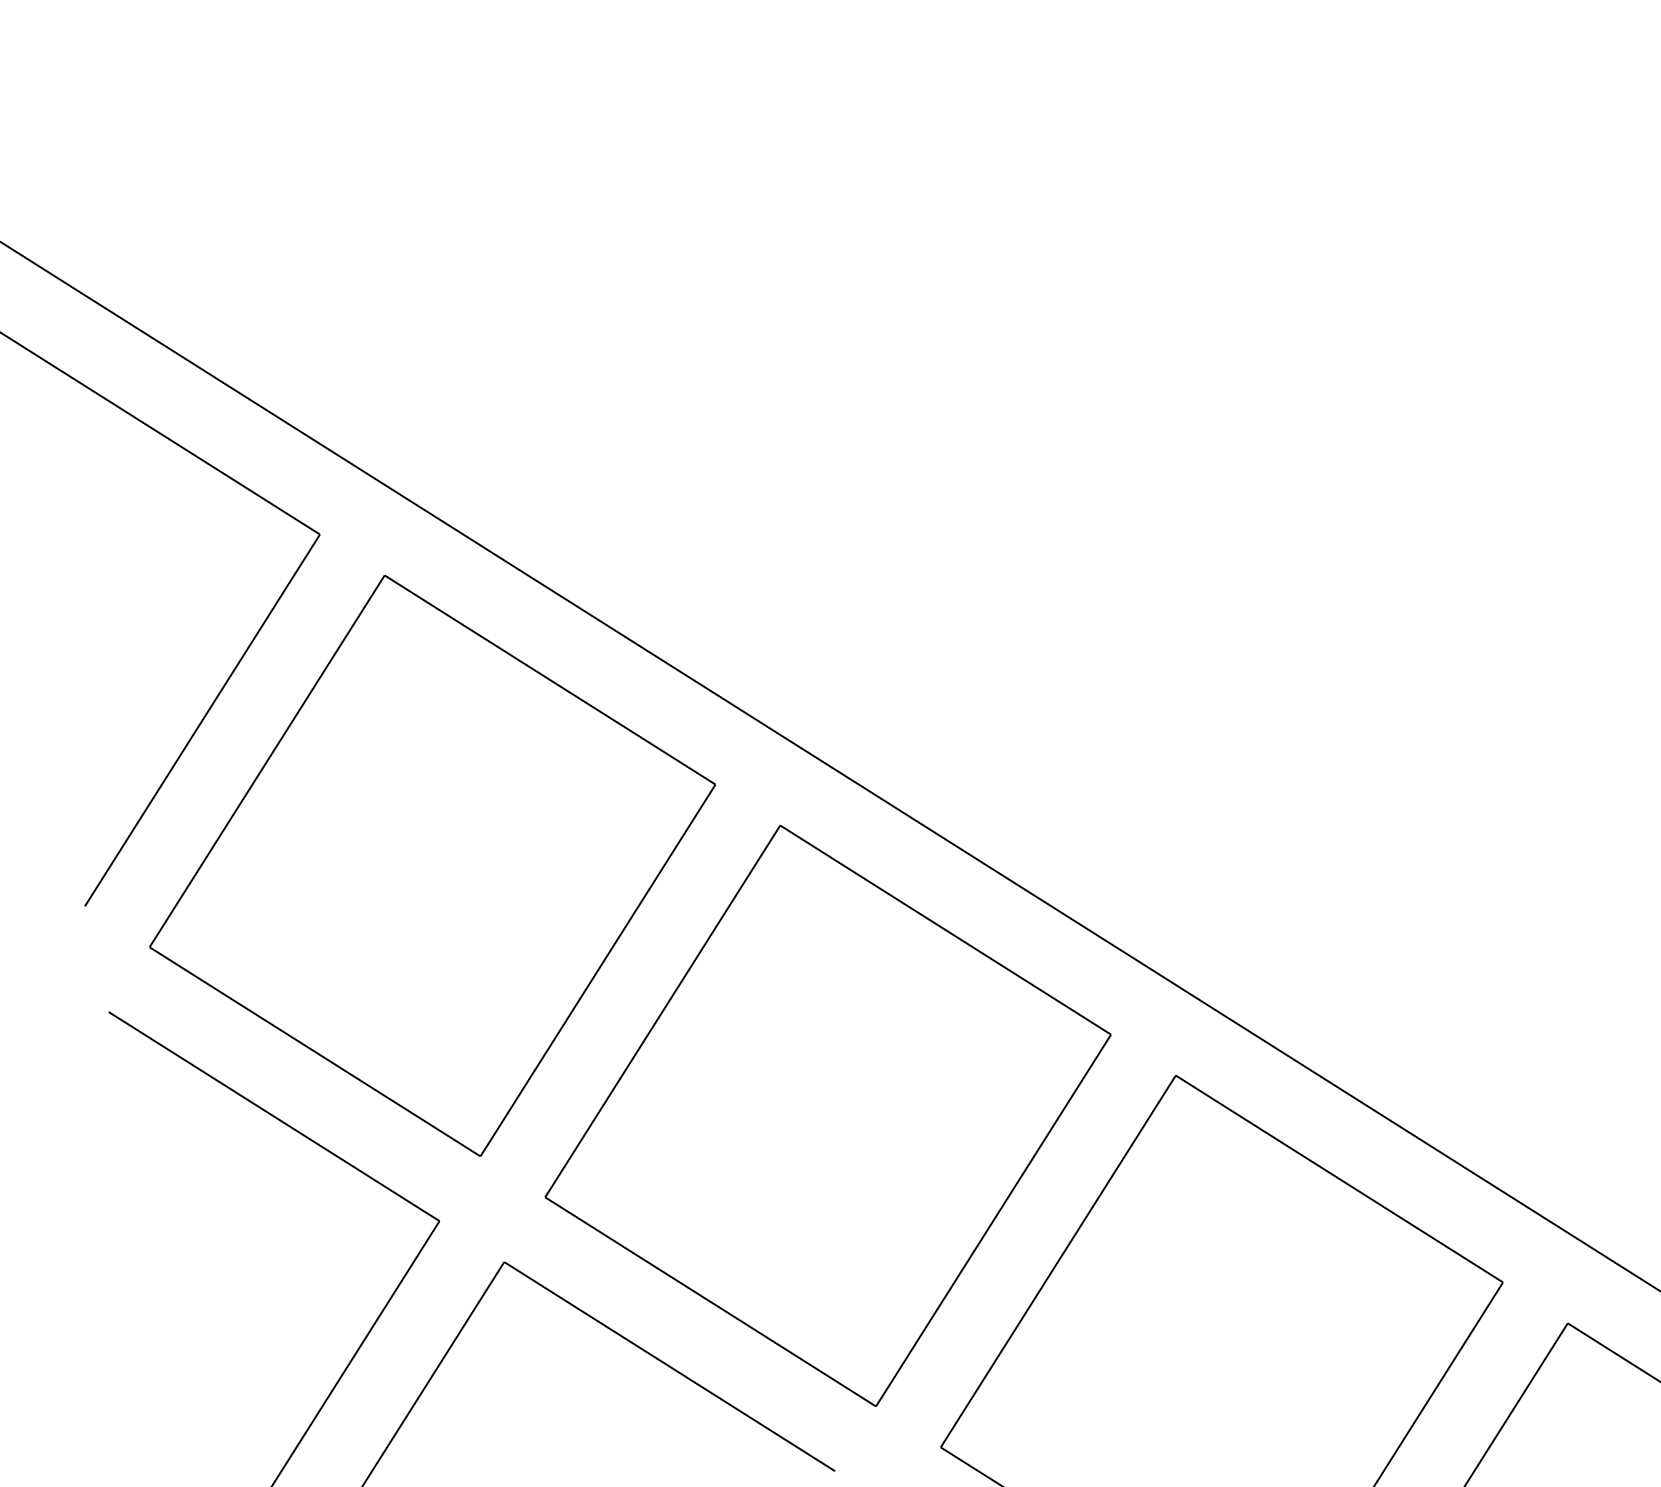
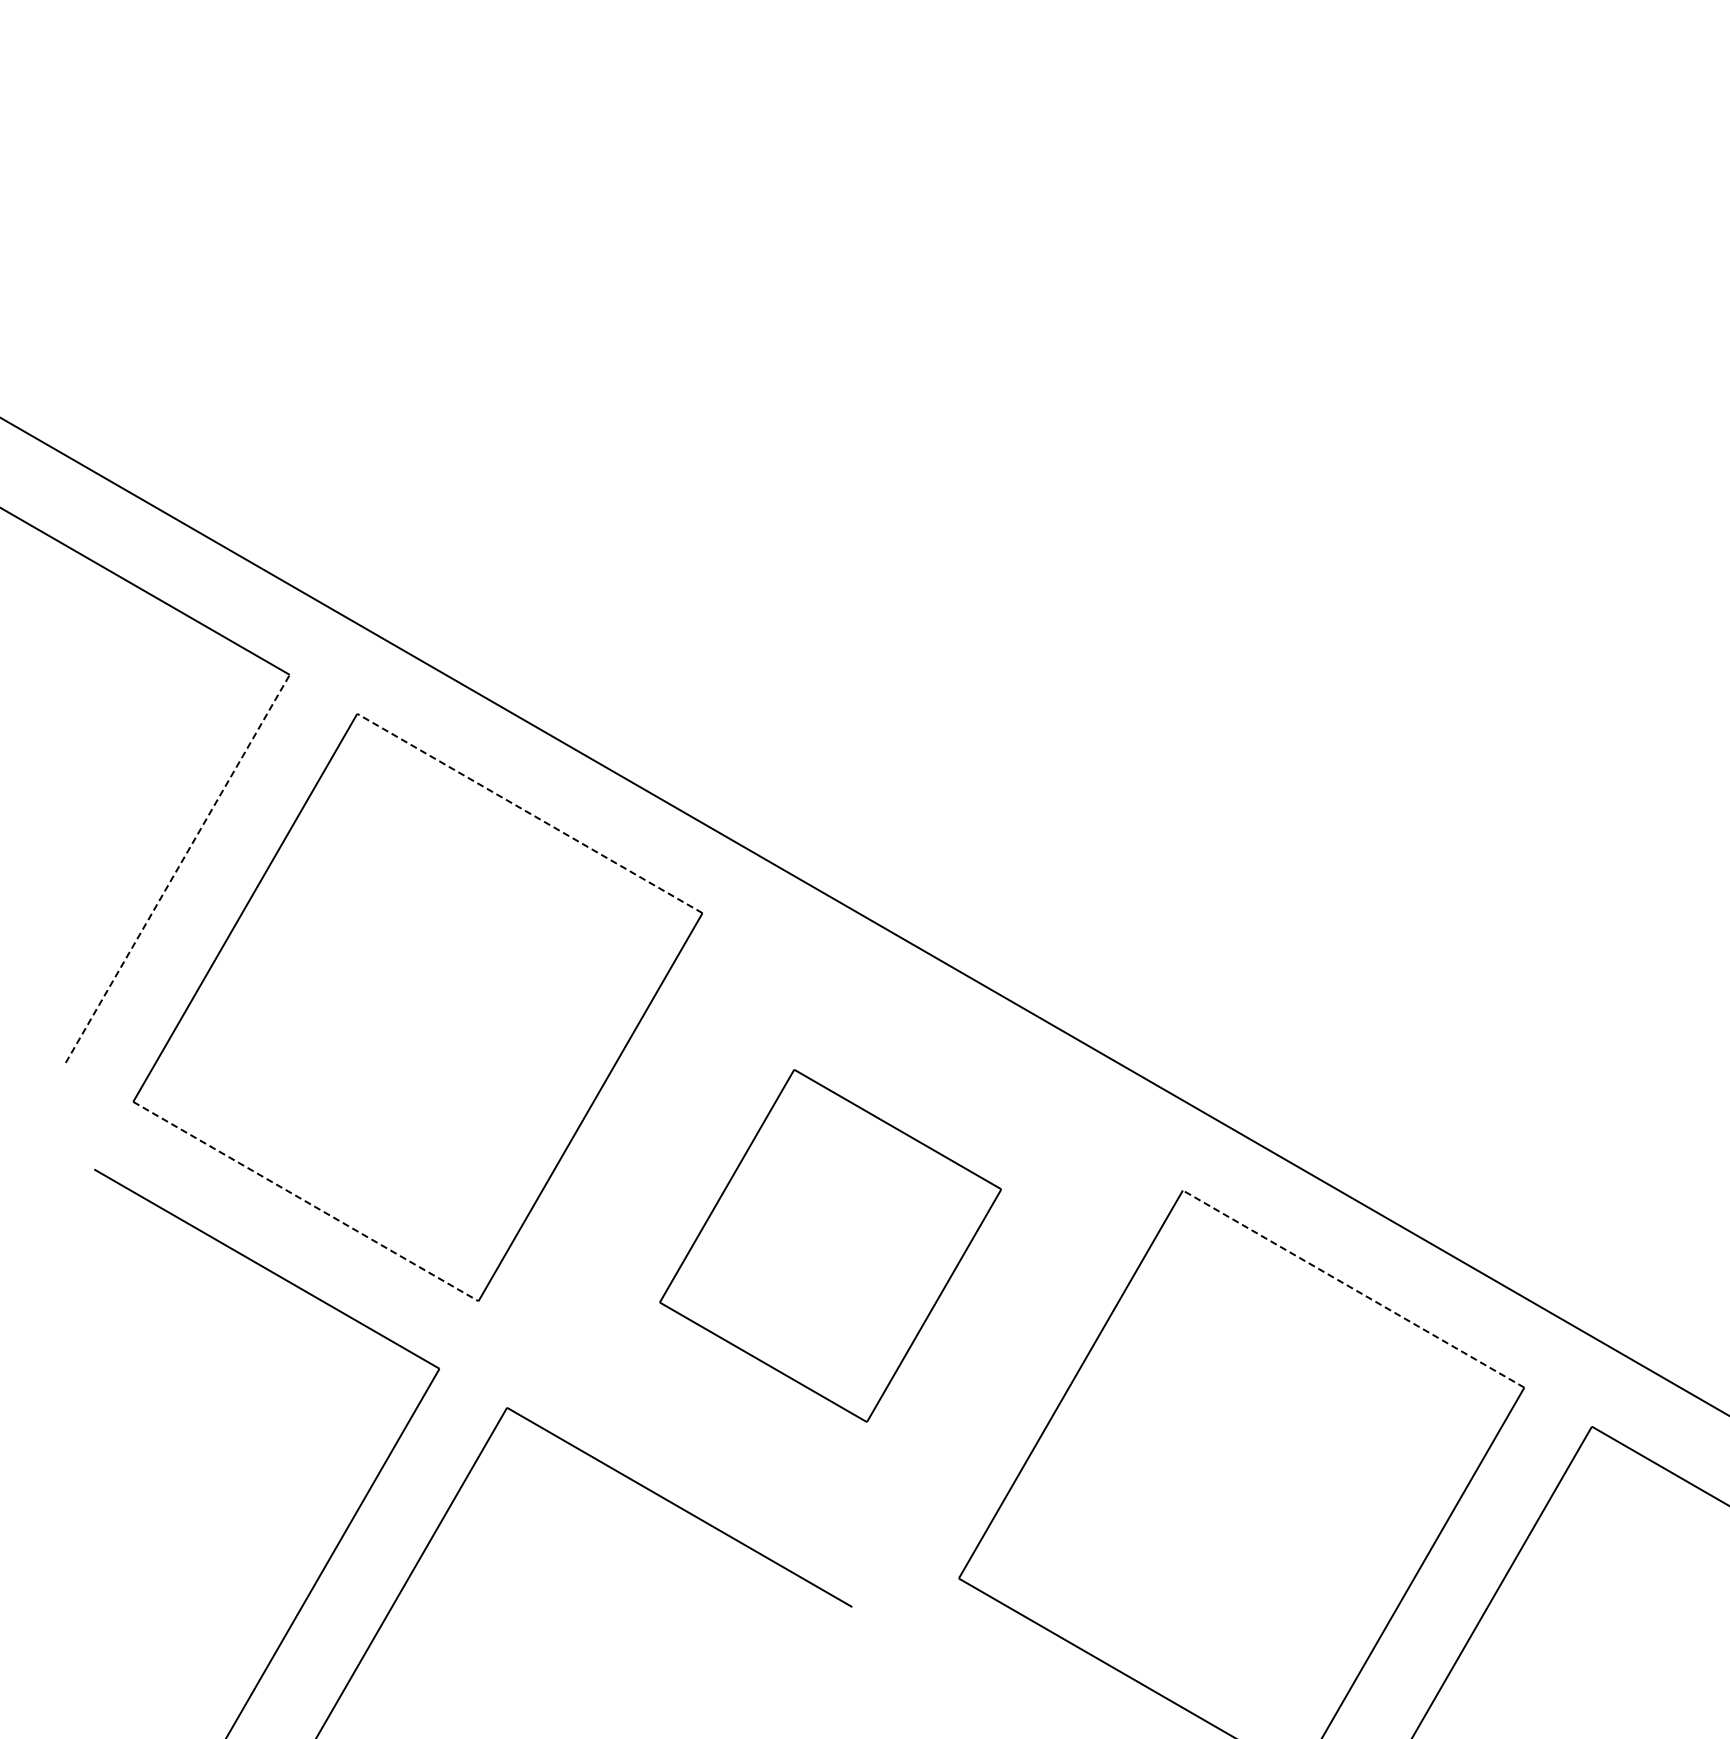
line: (549, 679) -> (529, 813), solid -> dashed
line: (203, 720) -> (178, 868), solid -> dashed
line: (315, 1051) -> (306, 1201), solid -> dashed
part: (827, 1115) -> (830, 1245), size x0.6
line: (1339, 1178) -> (1353, 1288), solid -> dashed

